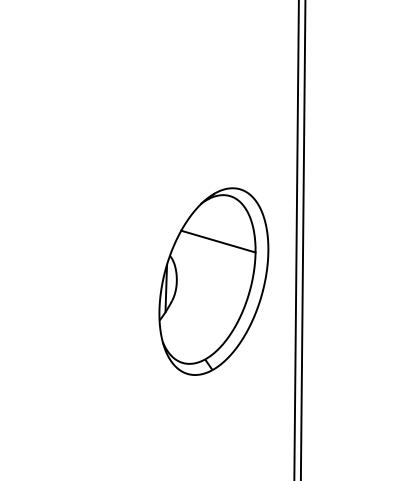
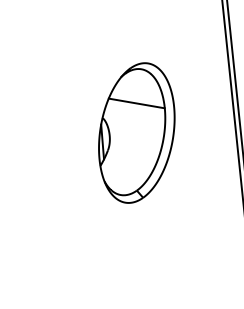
part: (213, 281) -> (136, 133), moved

